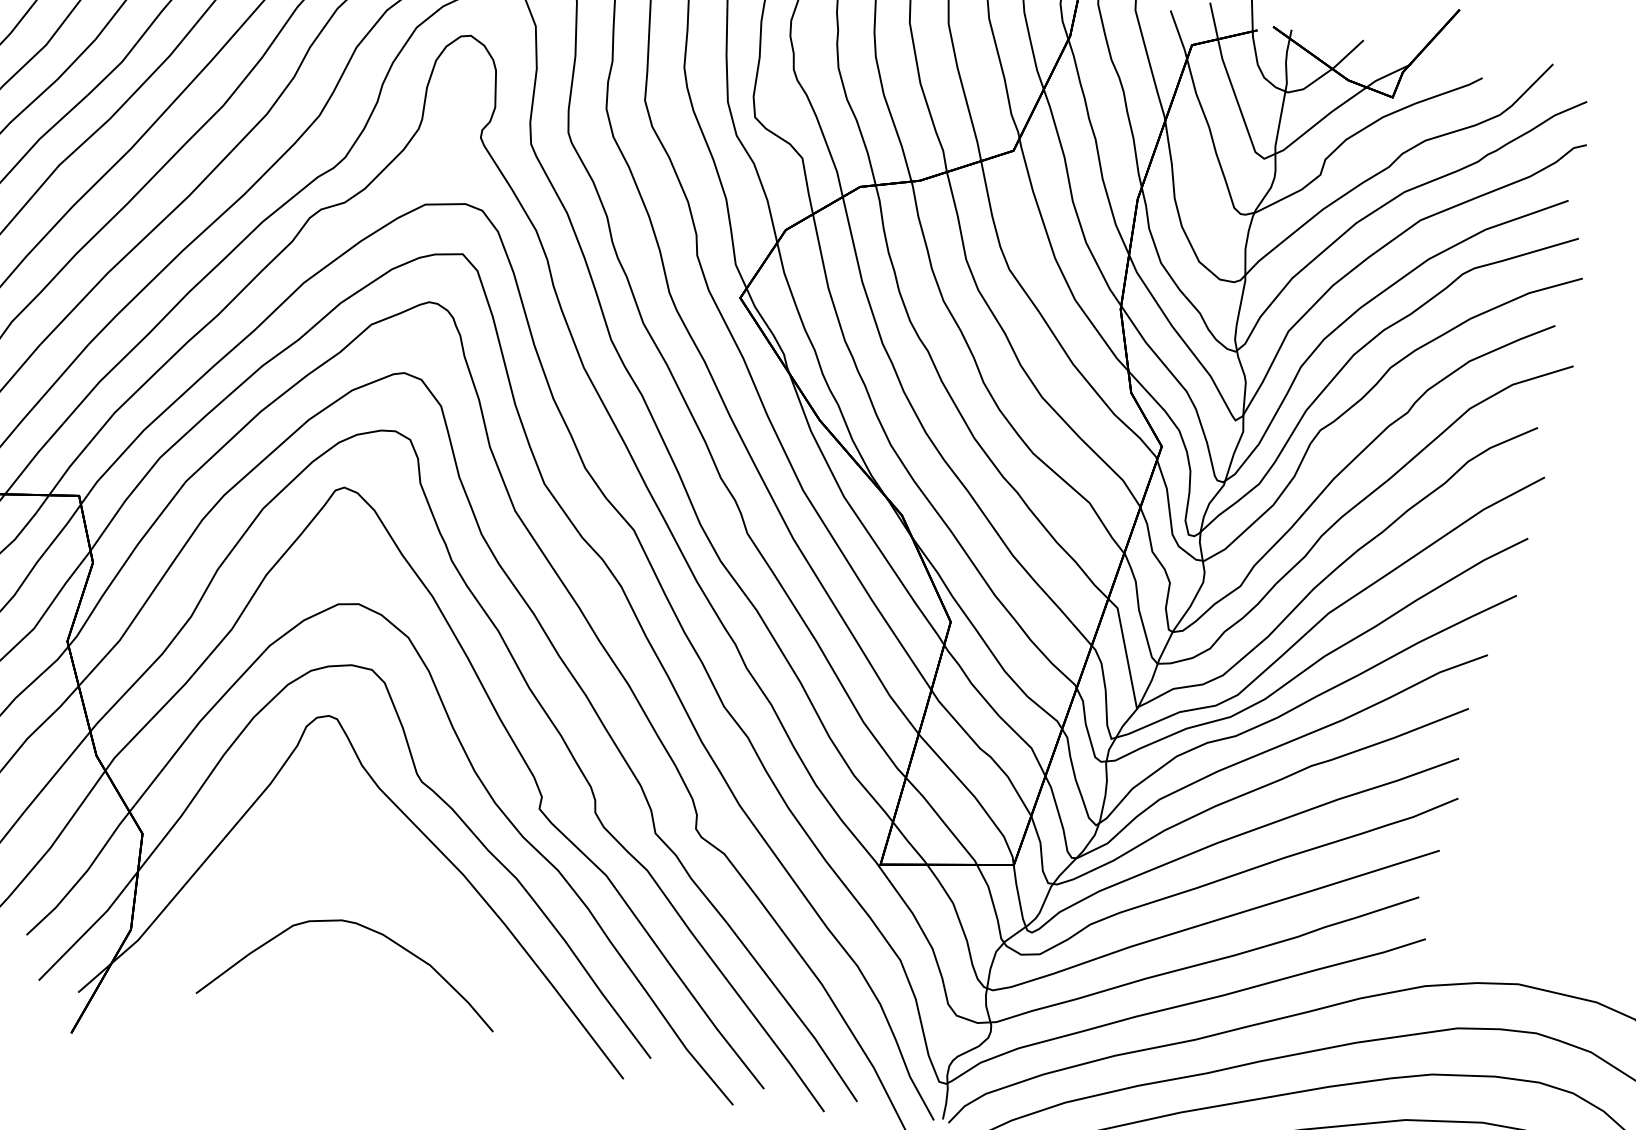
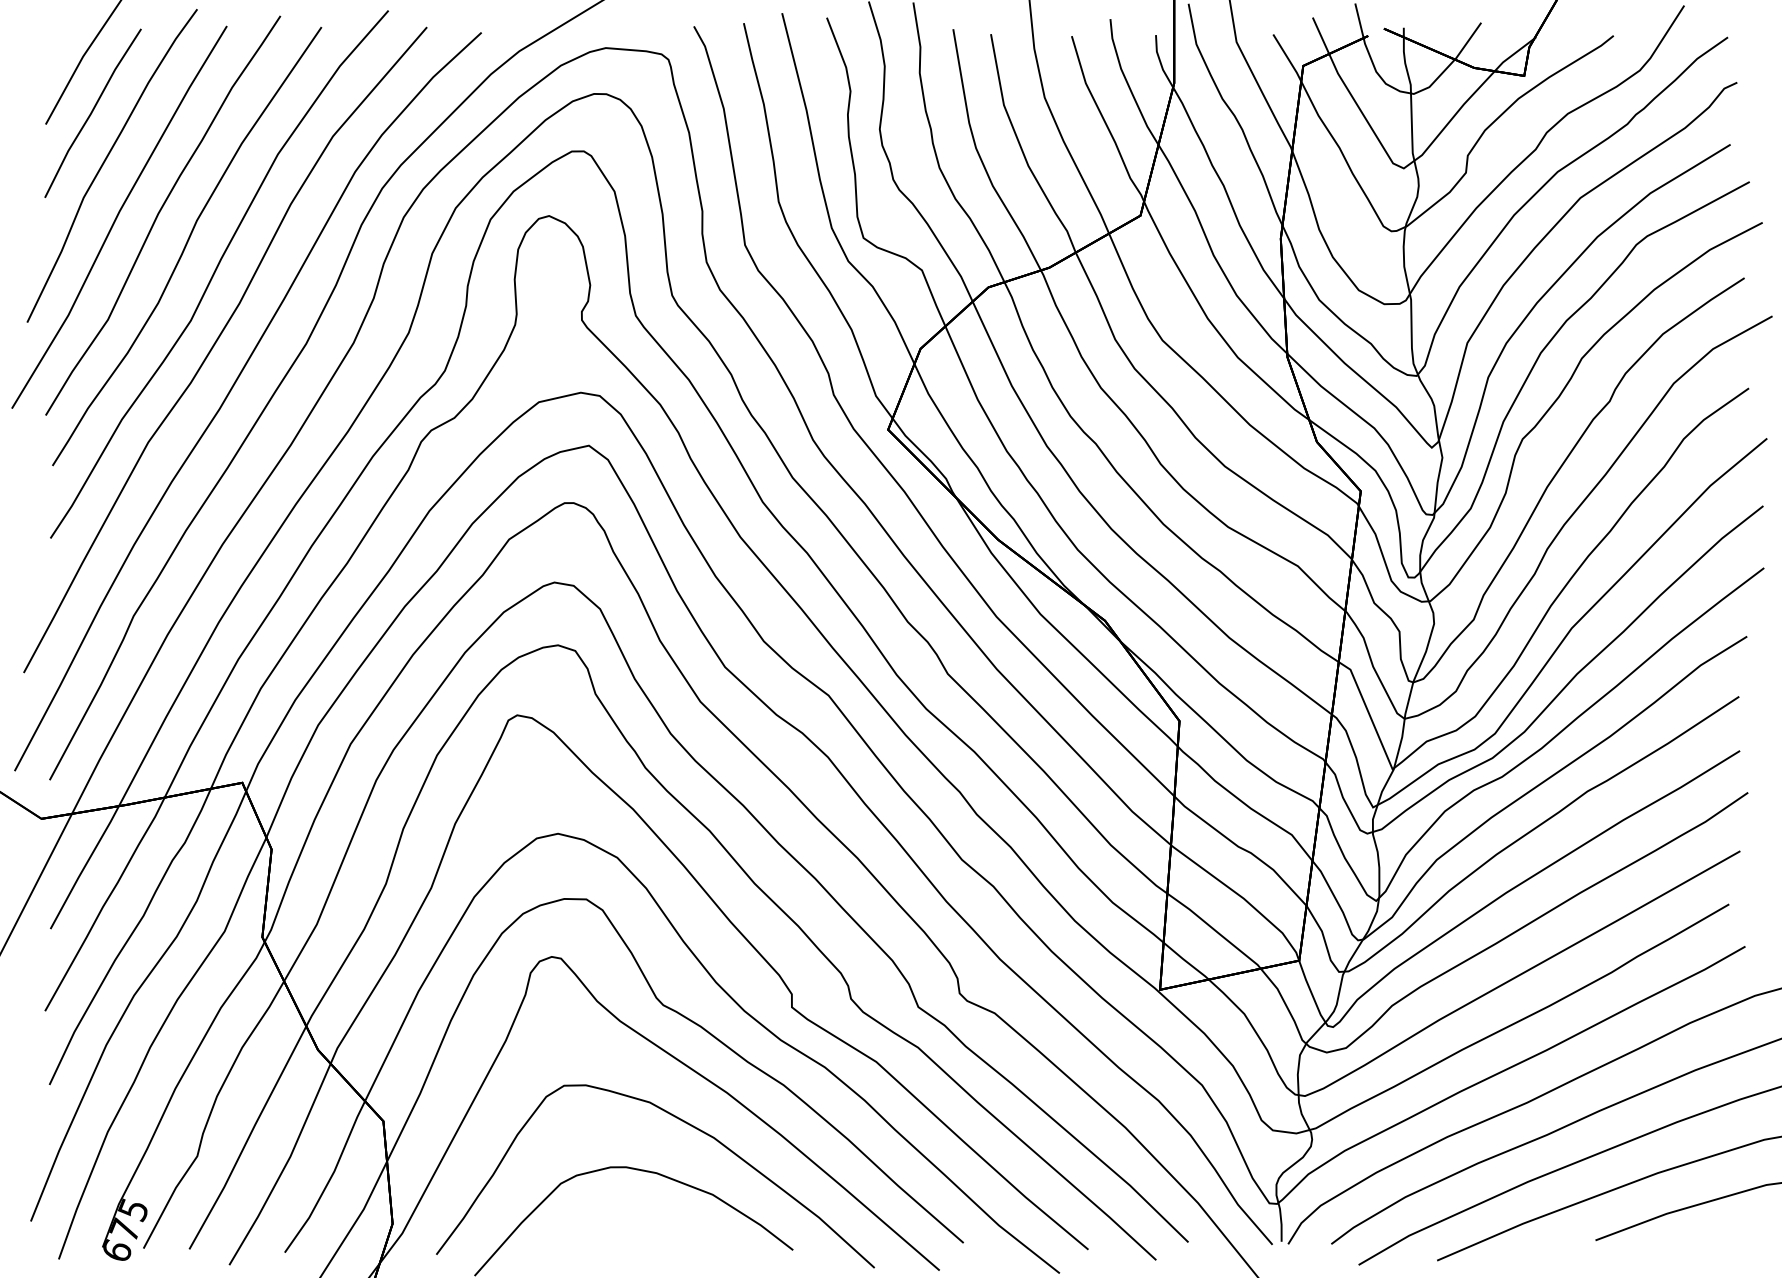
part: (417, 893) -> (683, 1122), added

